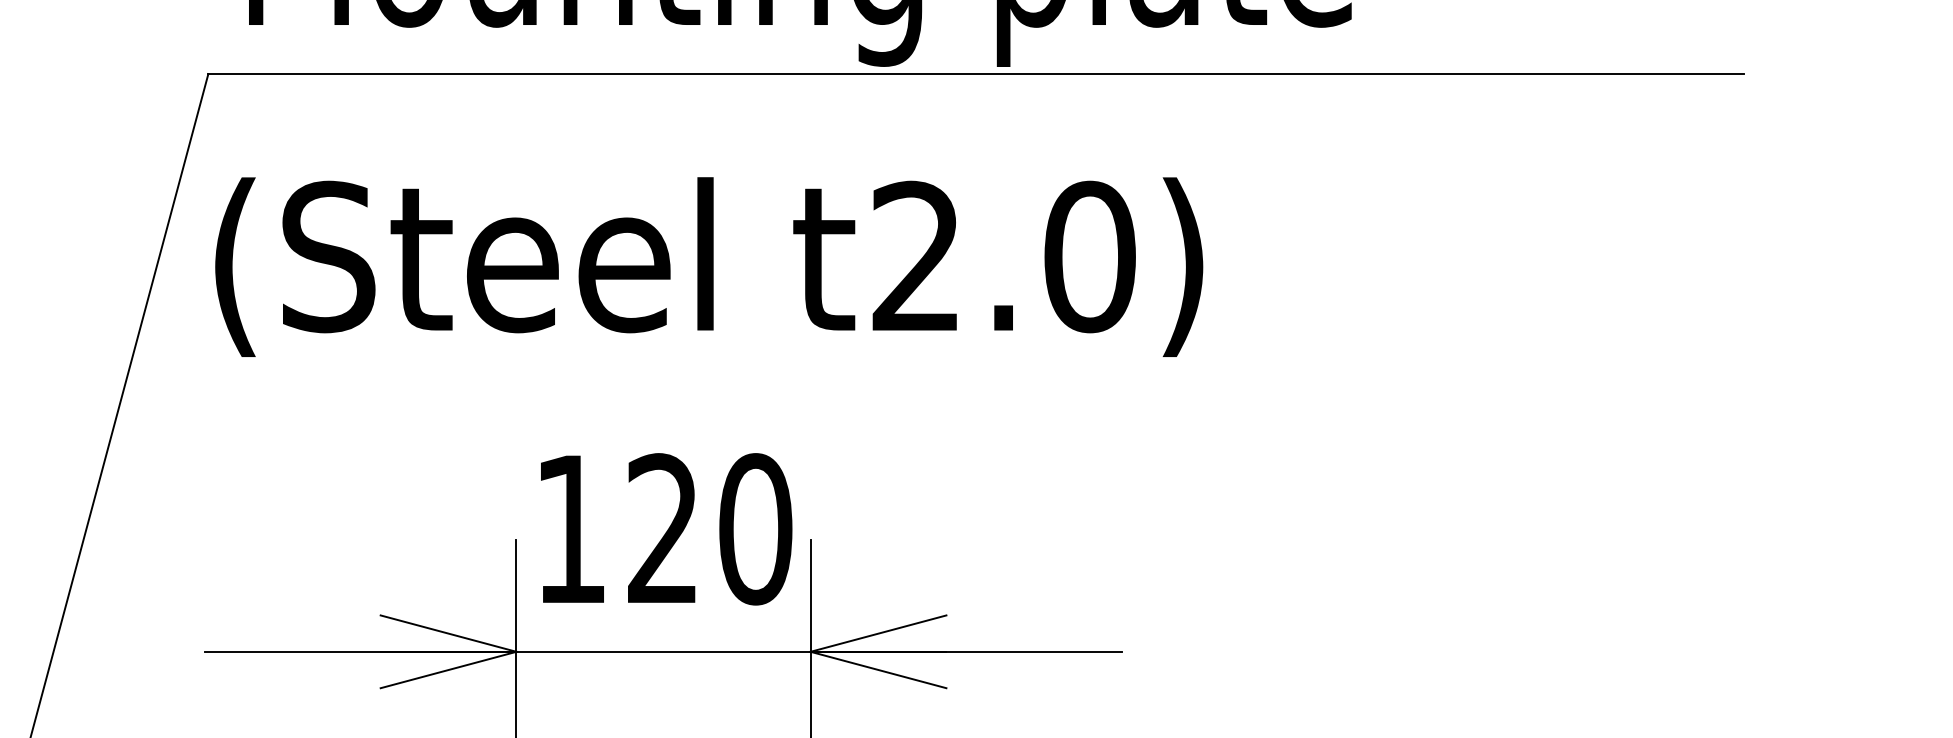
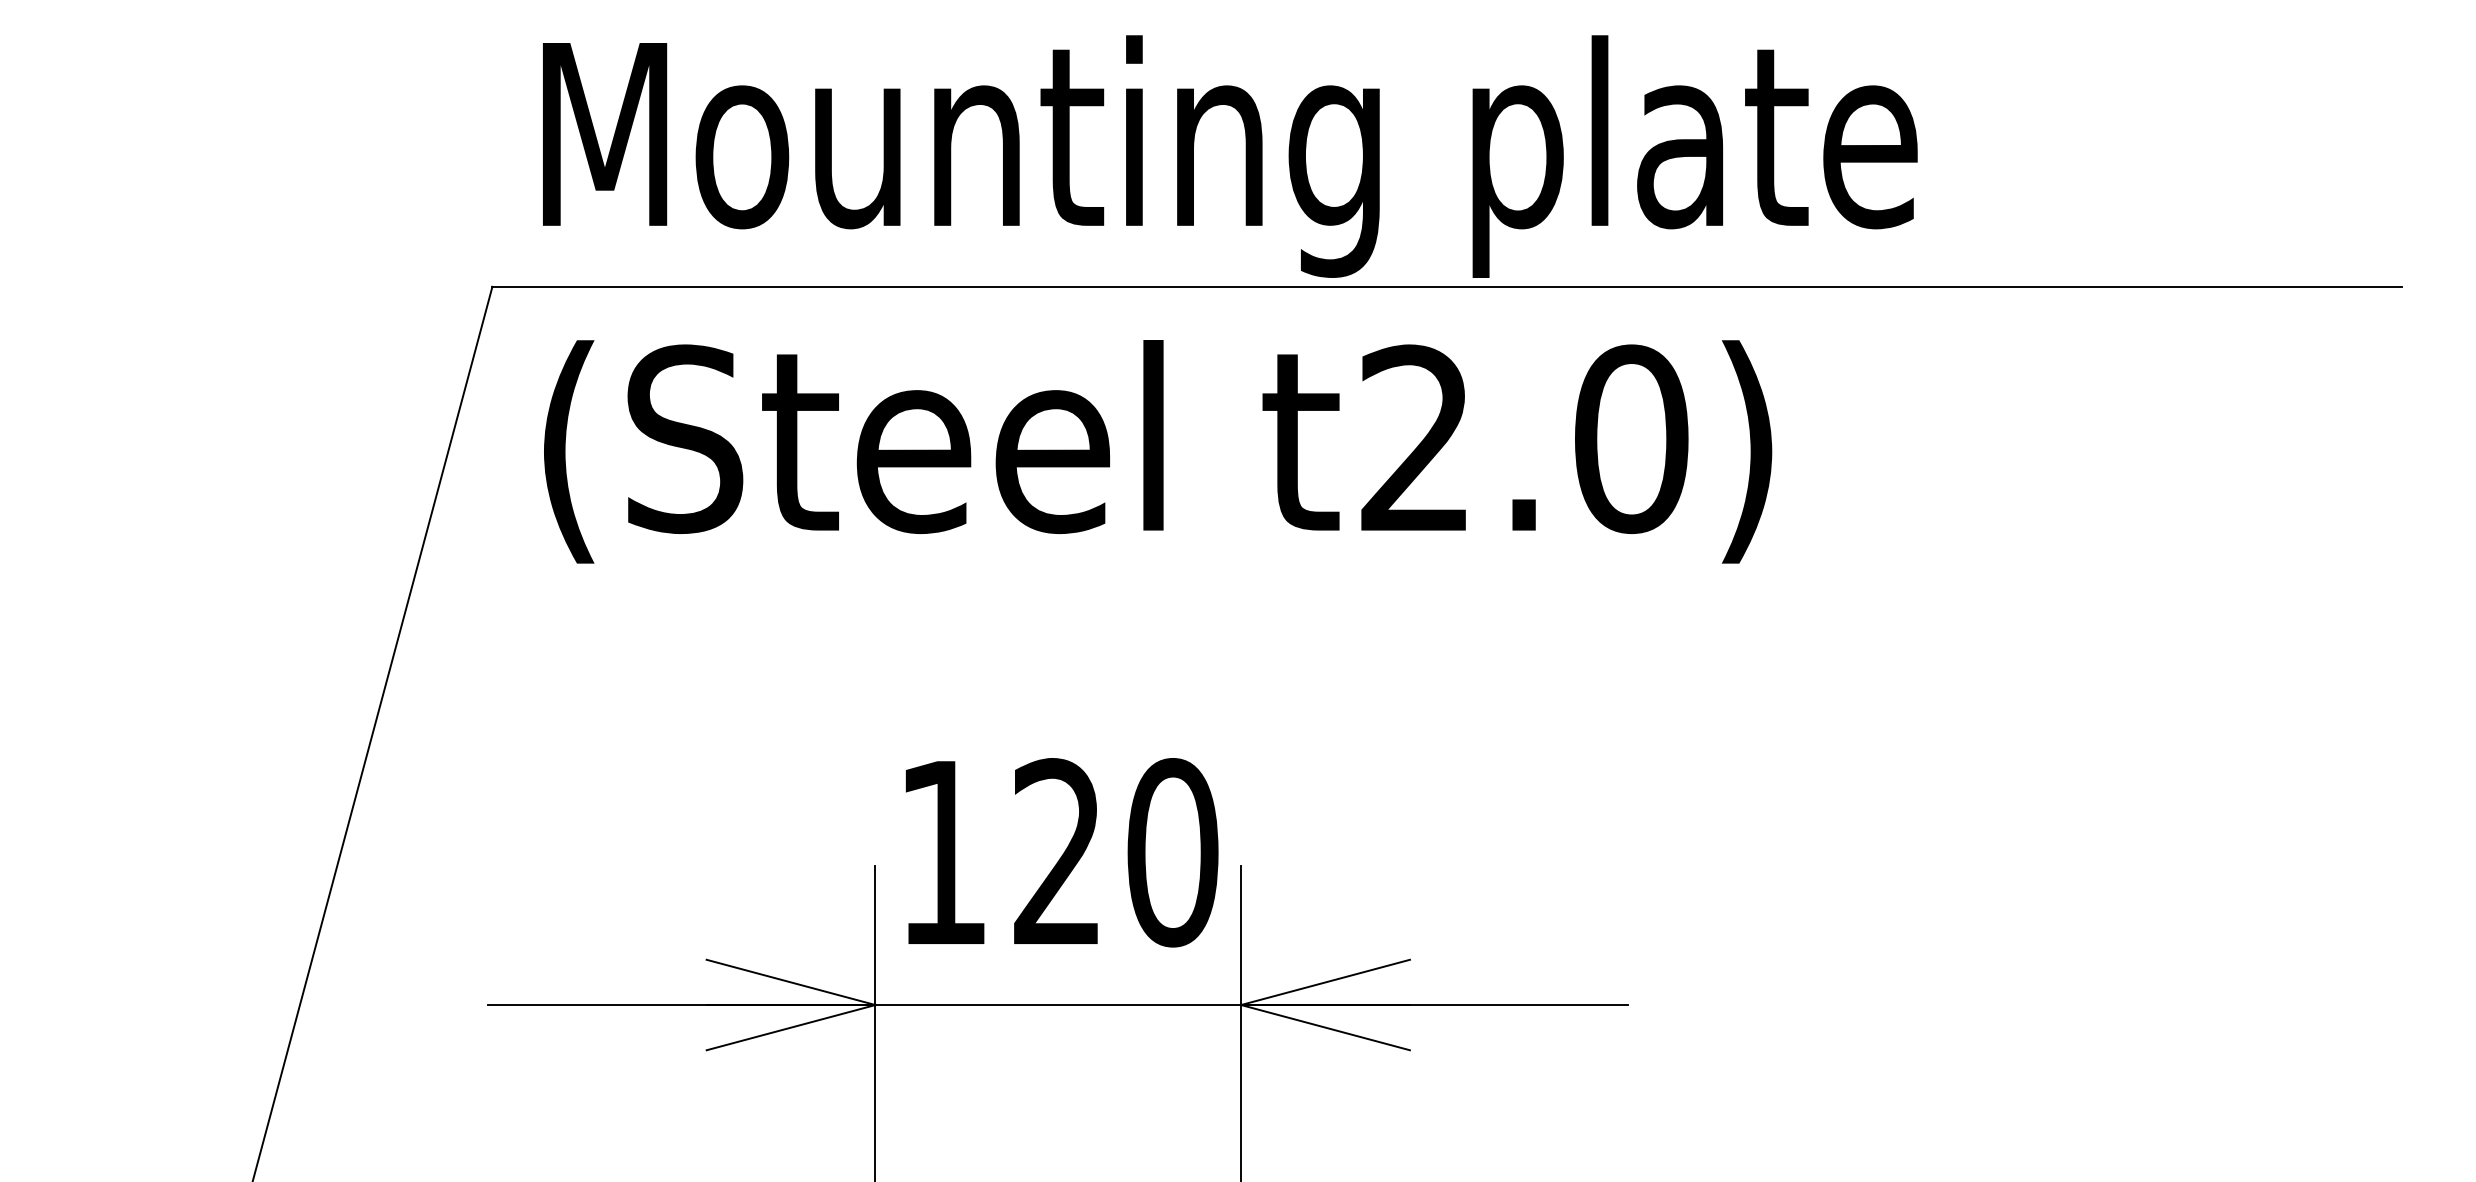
text: (709, 266) -> (1158, 451), moved

